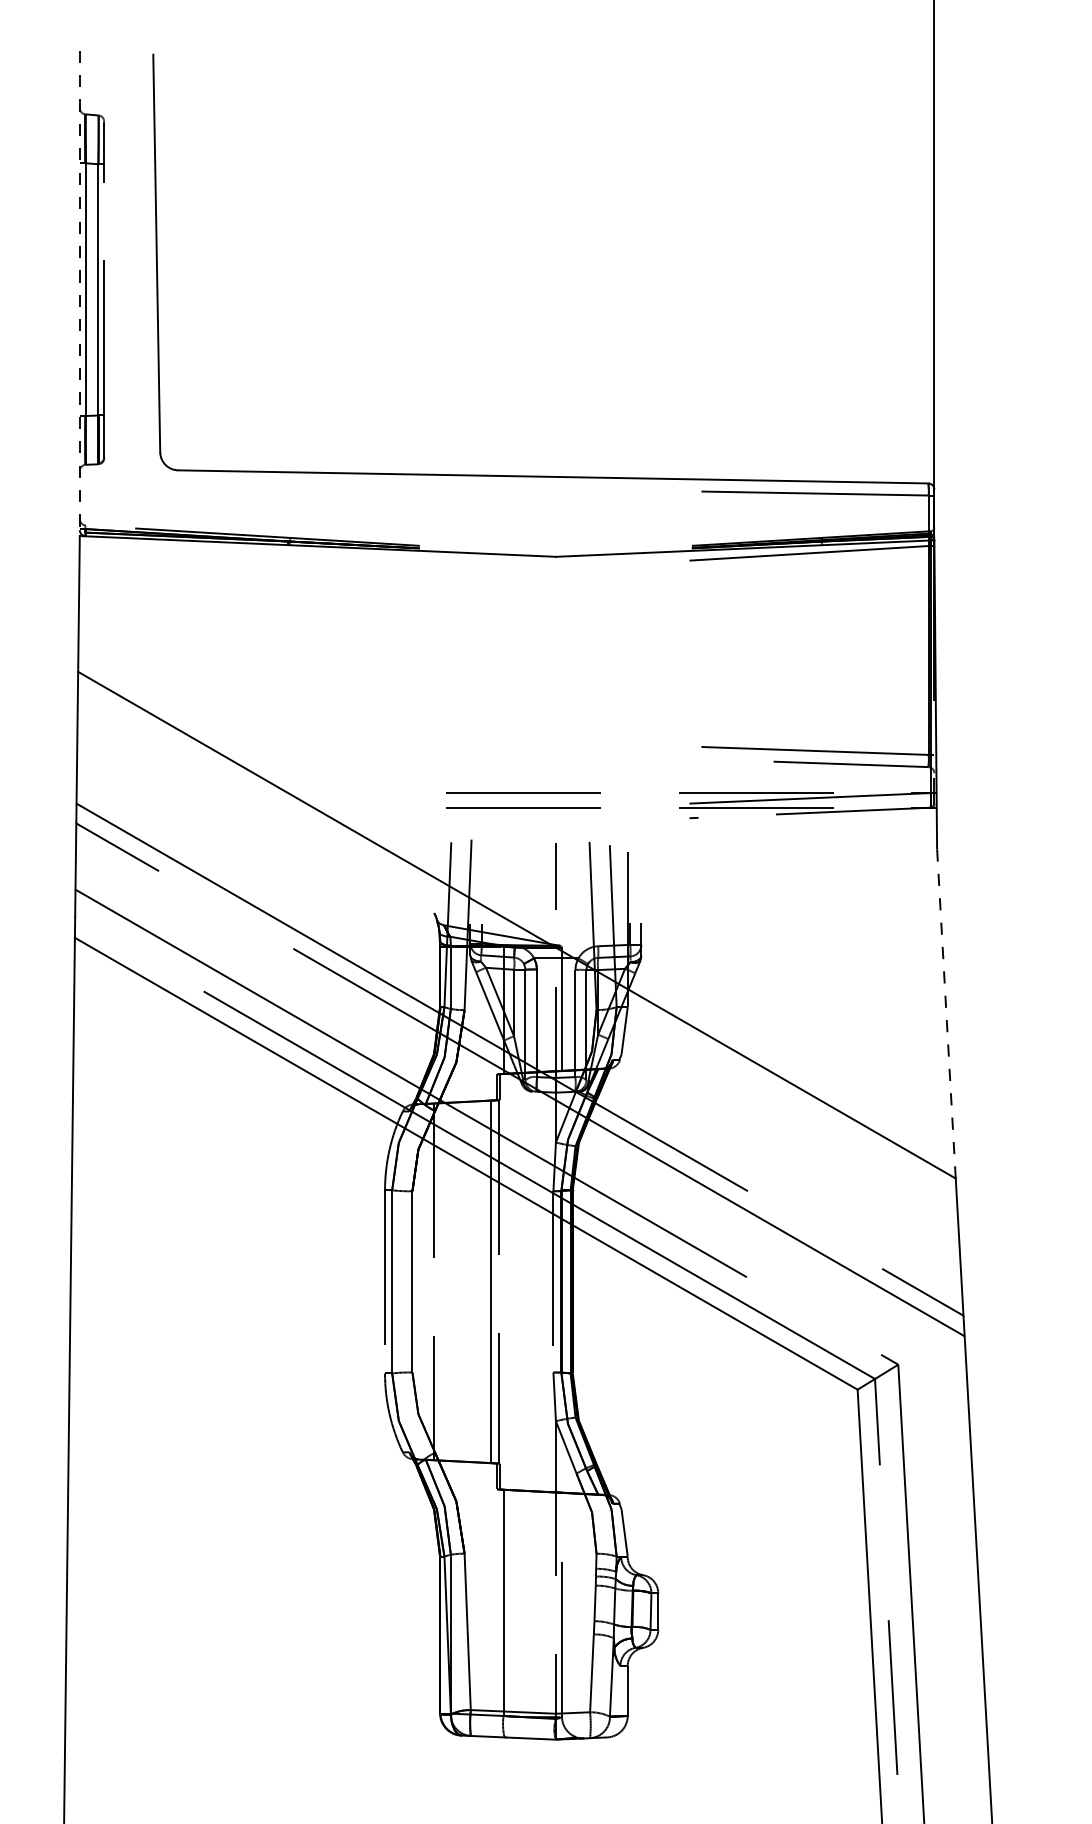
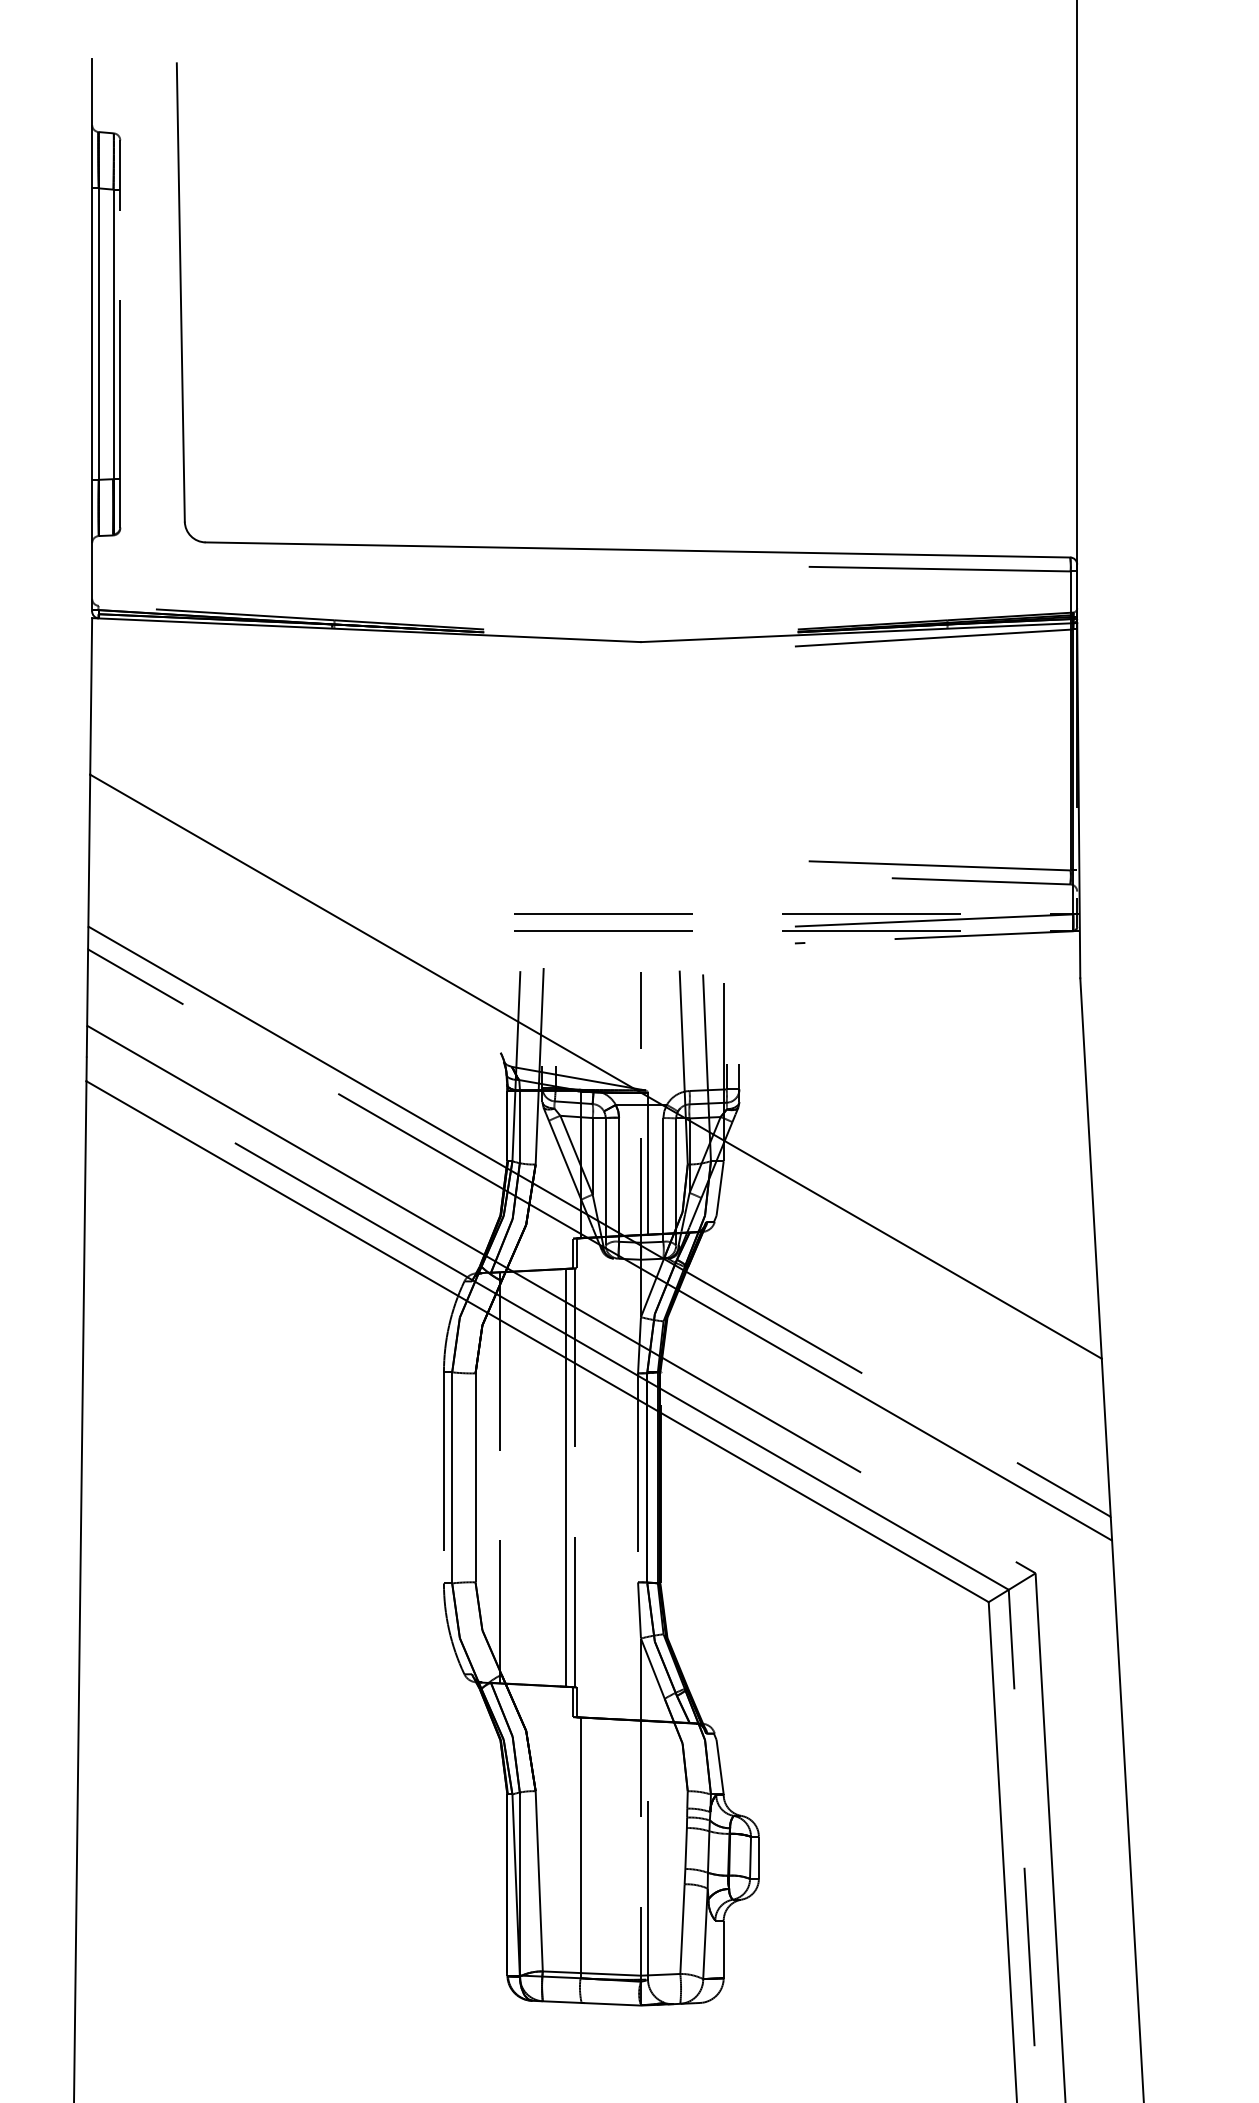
line: (79, 290) -> (91, 335), dashed -> solid
line: (946, 1012) -> (1091, 1167), dashed -> solid

